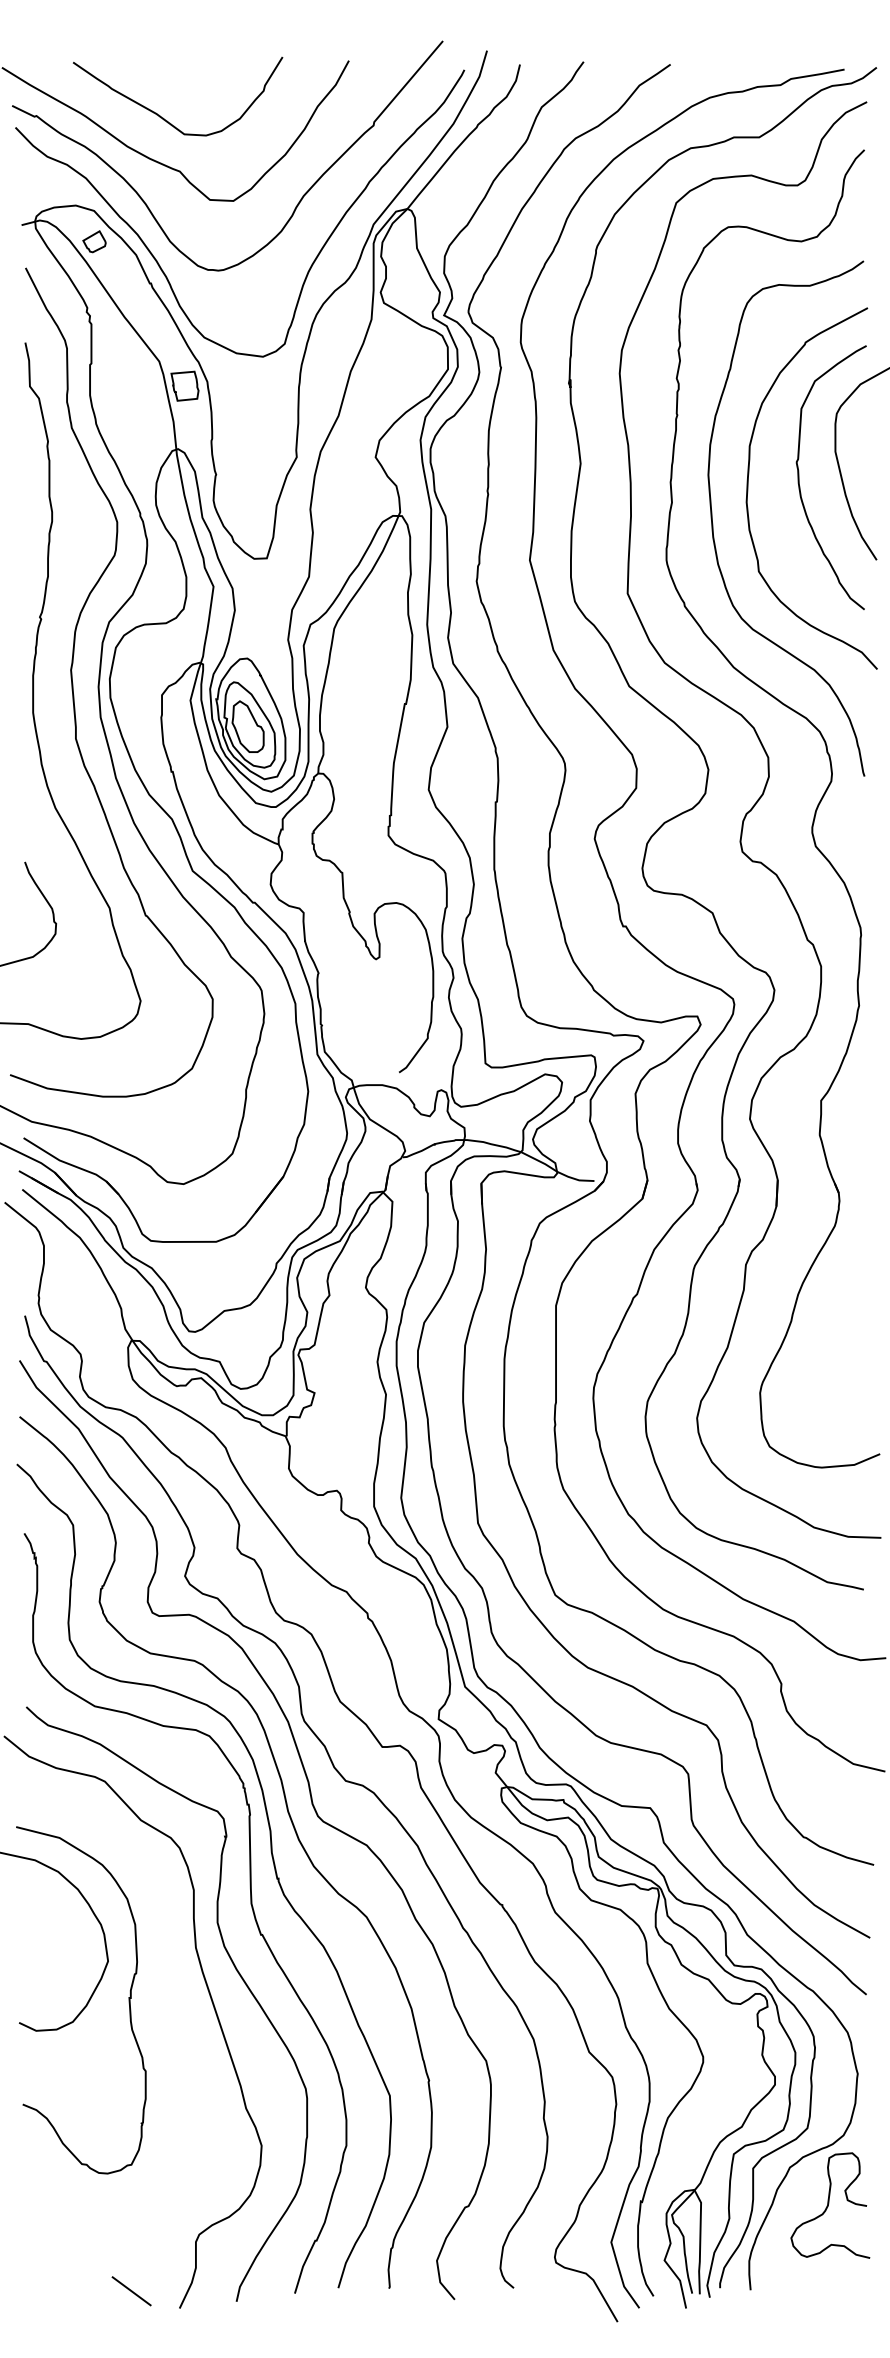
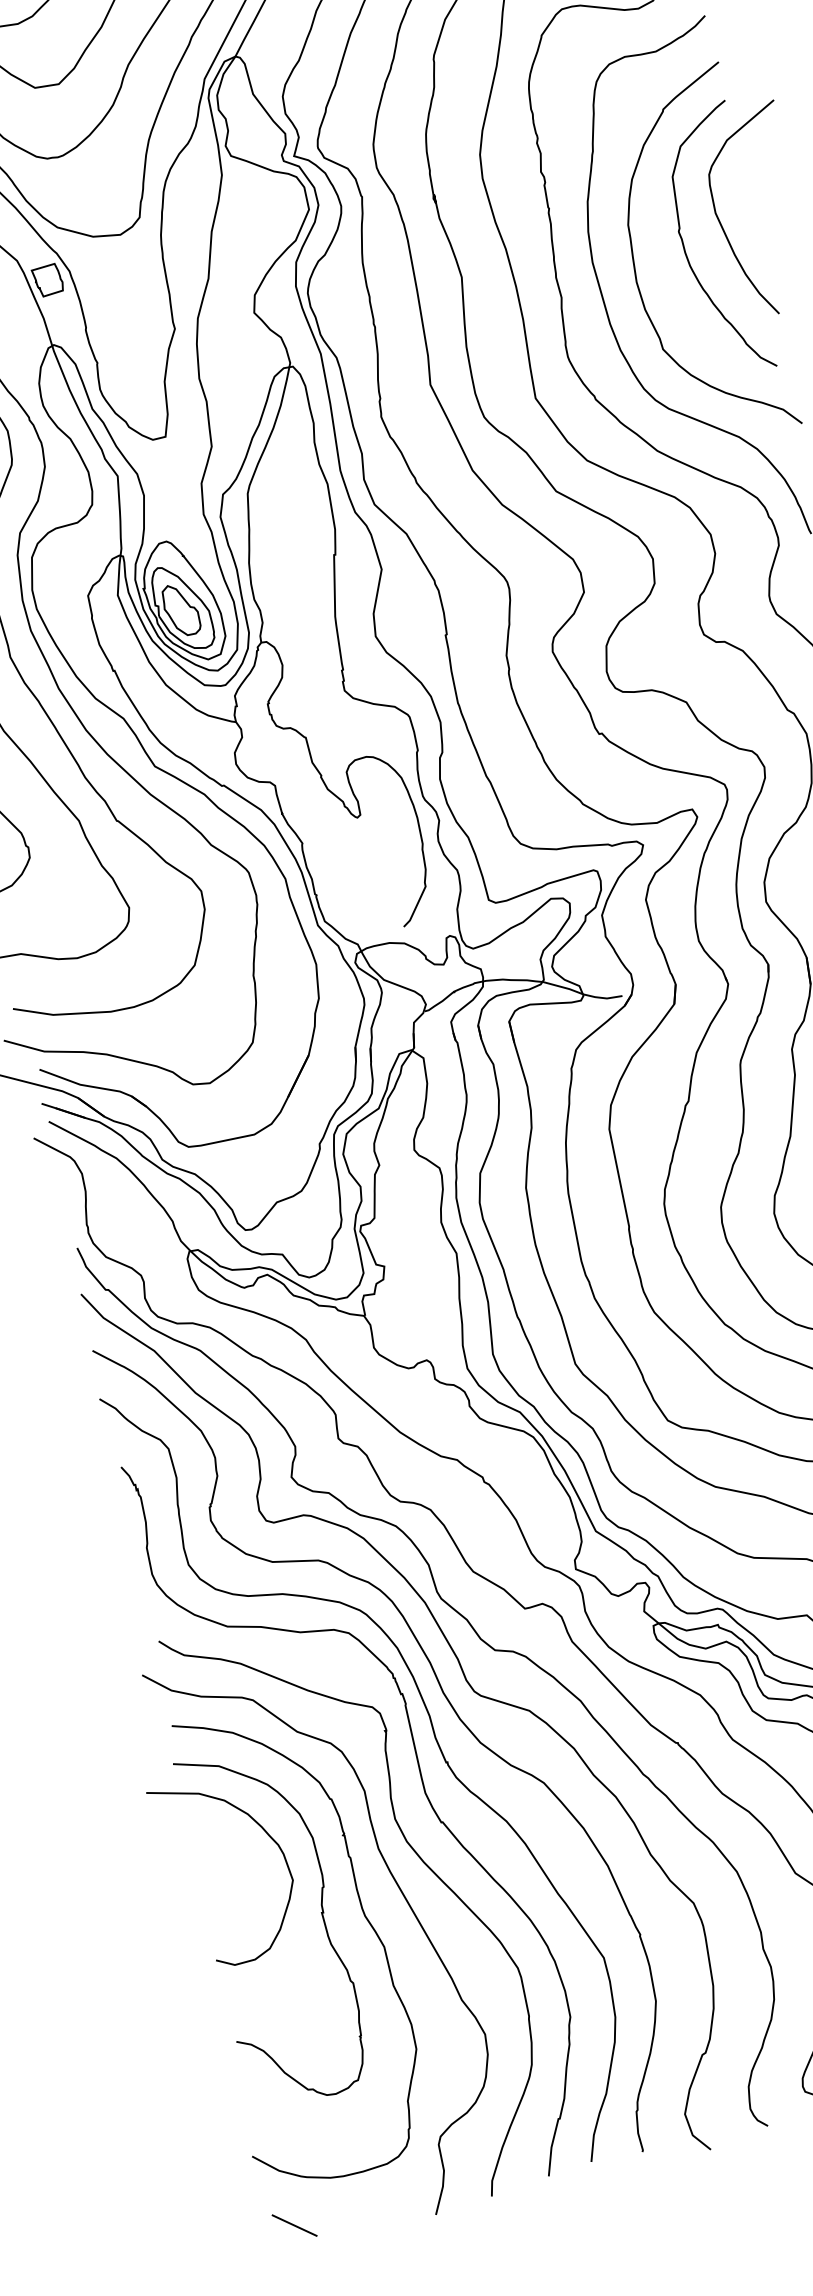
curve: (168, 2007) -> (363, 1914), added
line: (131, 2291) -> (294, 2225), moved

